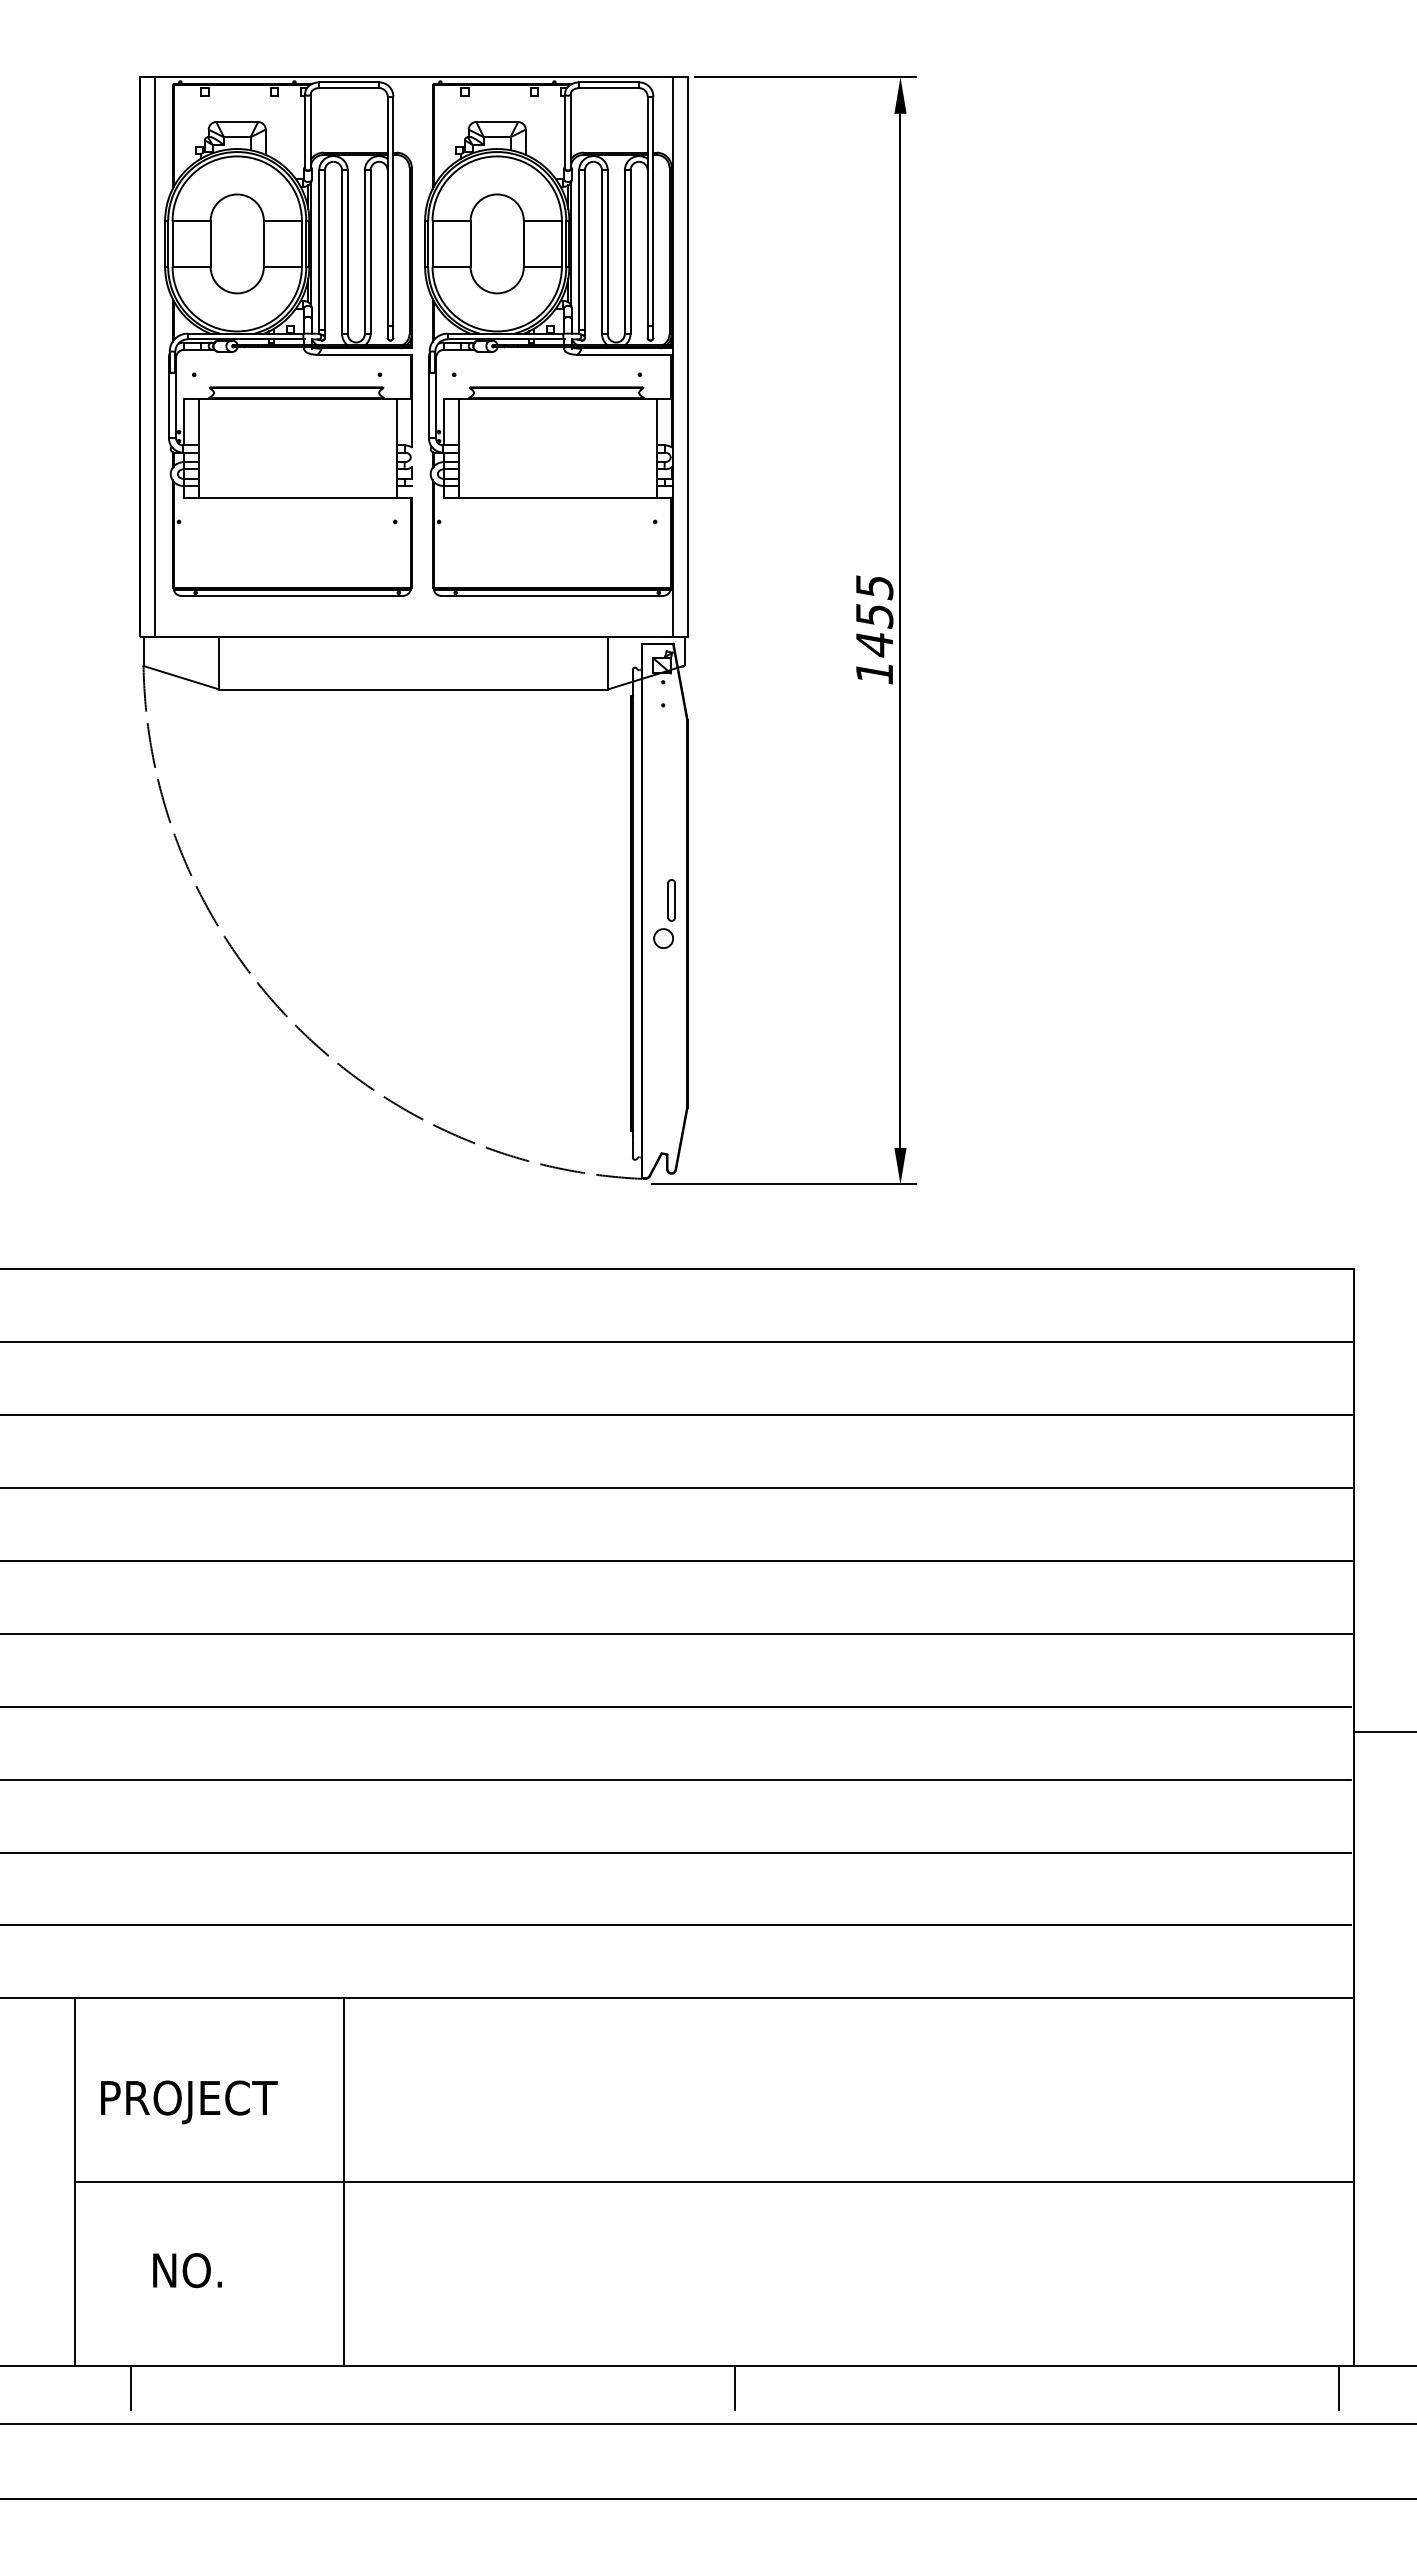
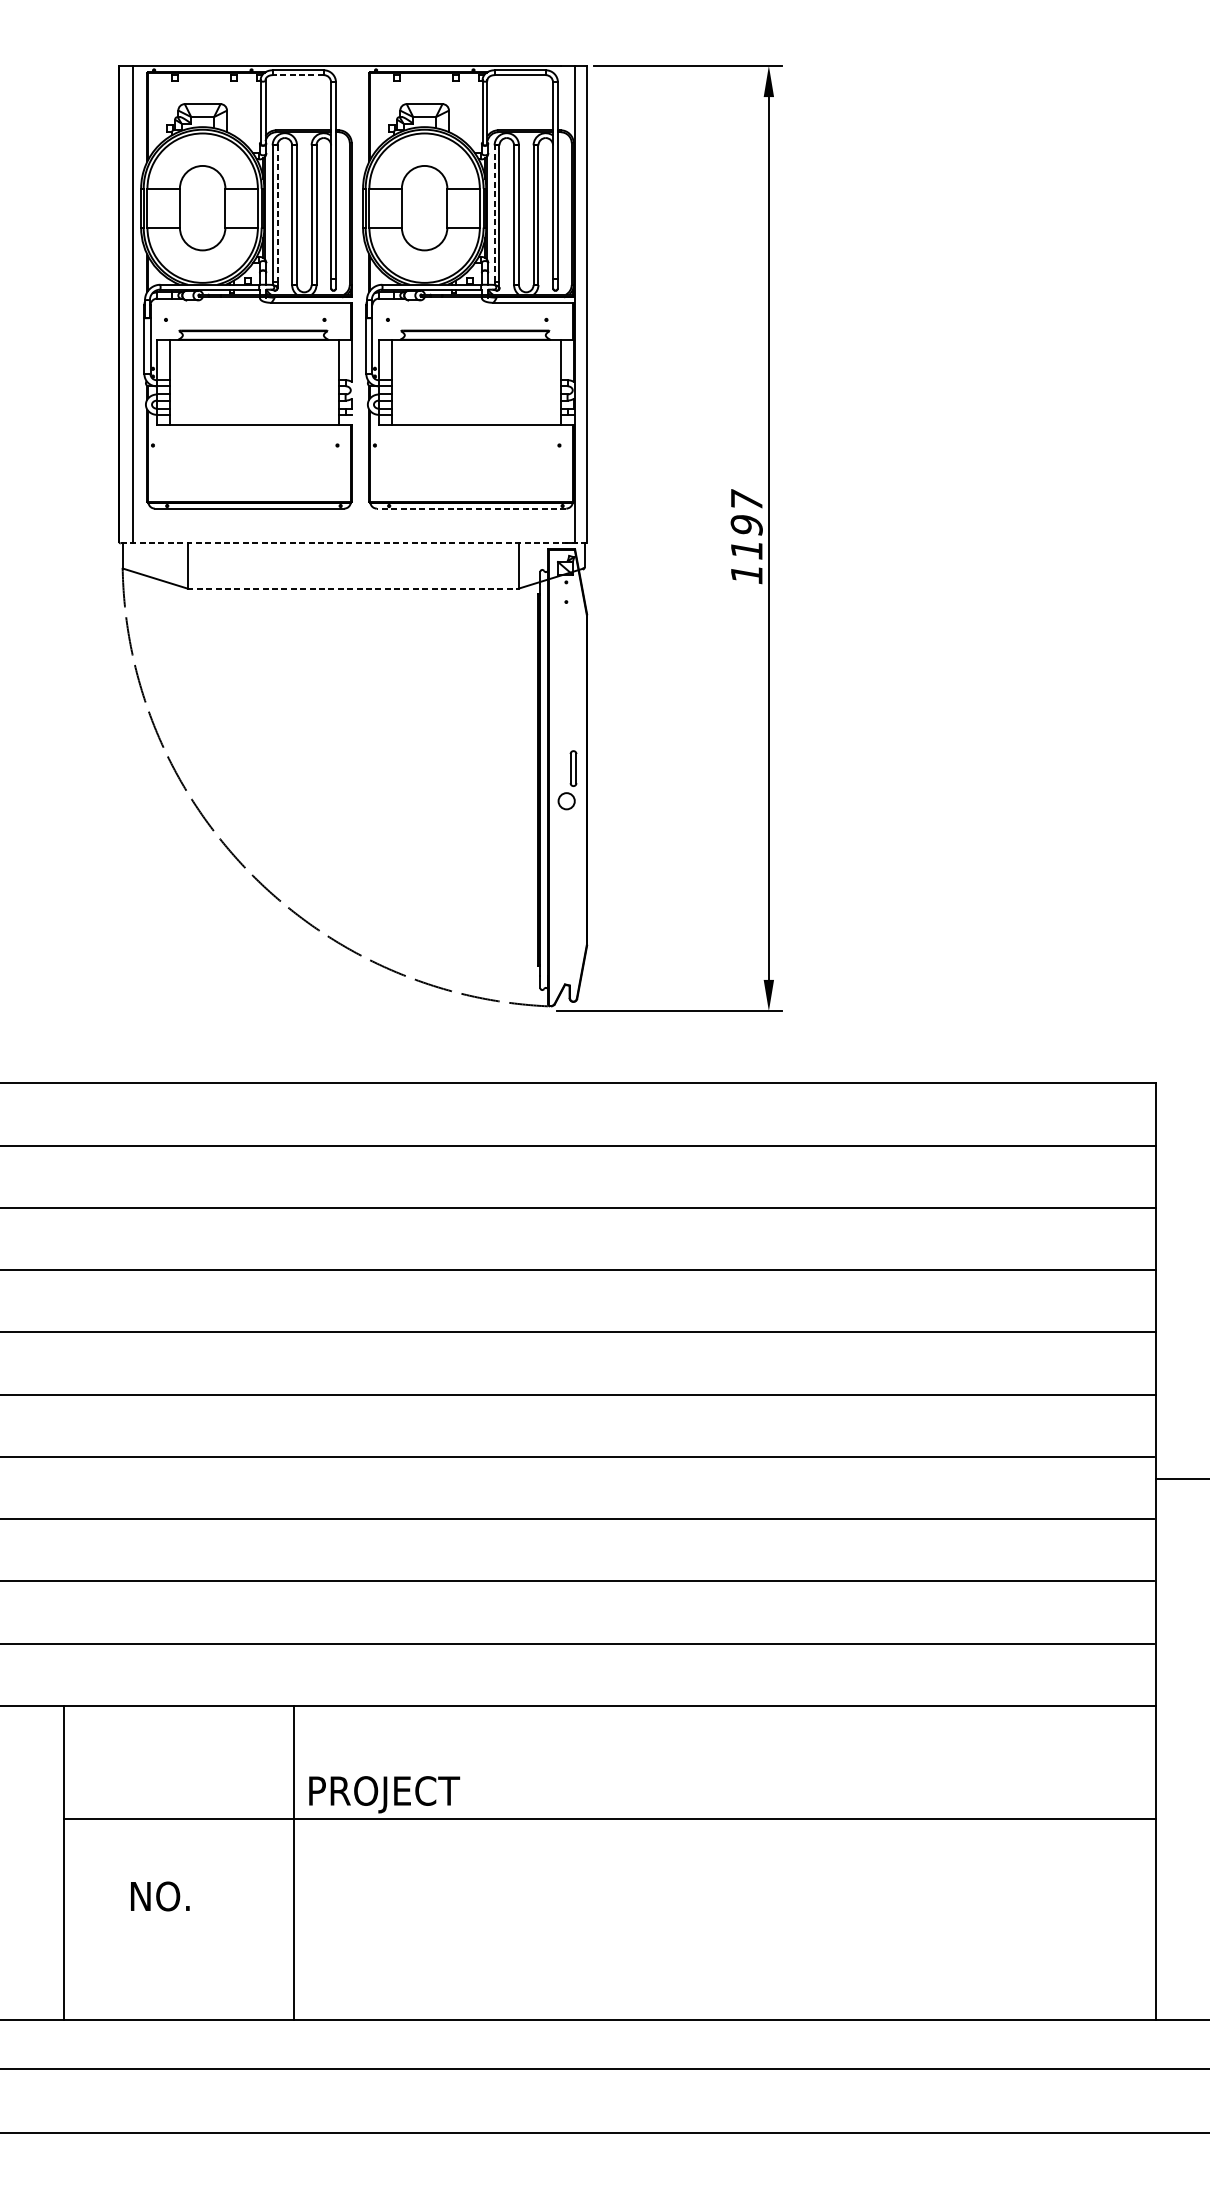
line: (349, 88) -> (298, 75), solid -> dashed
line: (324, 250) -> (277, 213), solid -> dashed
line: (579, 250) -> (494, 213), solid -> dashed
line: (552, 595) -> (471, 508), solid -> dashed
text: (874, 615) -> (746, 525), 1455 -> 1197
line: (414, 636) -> (354, 543), solid -> dashed
line: (414, 689) -> (354, 588), solid -> dashed
text: (189, 2102) -> (384, 1794), moved
line: (713, 2182) -> (609, 1818), moved
text: (187, 2270) -> (160, 1896), moved
line: (130, 2388) -> (111, 2038), removed
line: (734, 2388) -> (627, 2038), removed
line: (1338, 2388) -> (1142, 2038), removed

